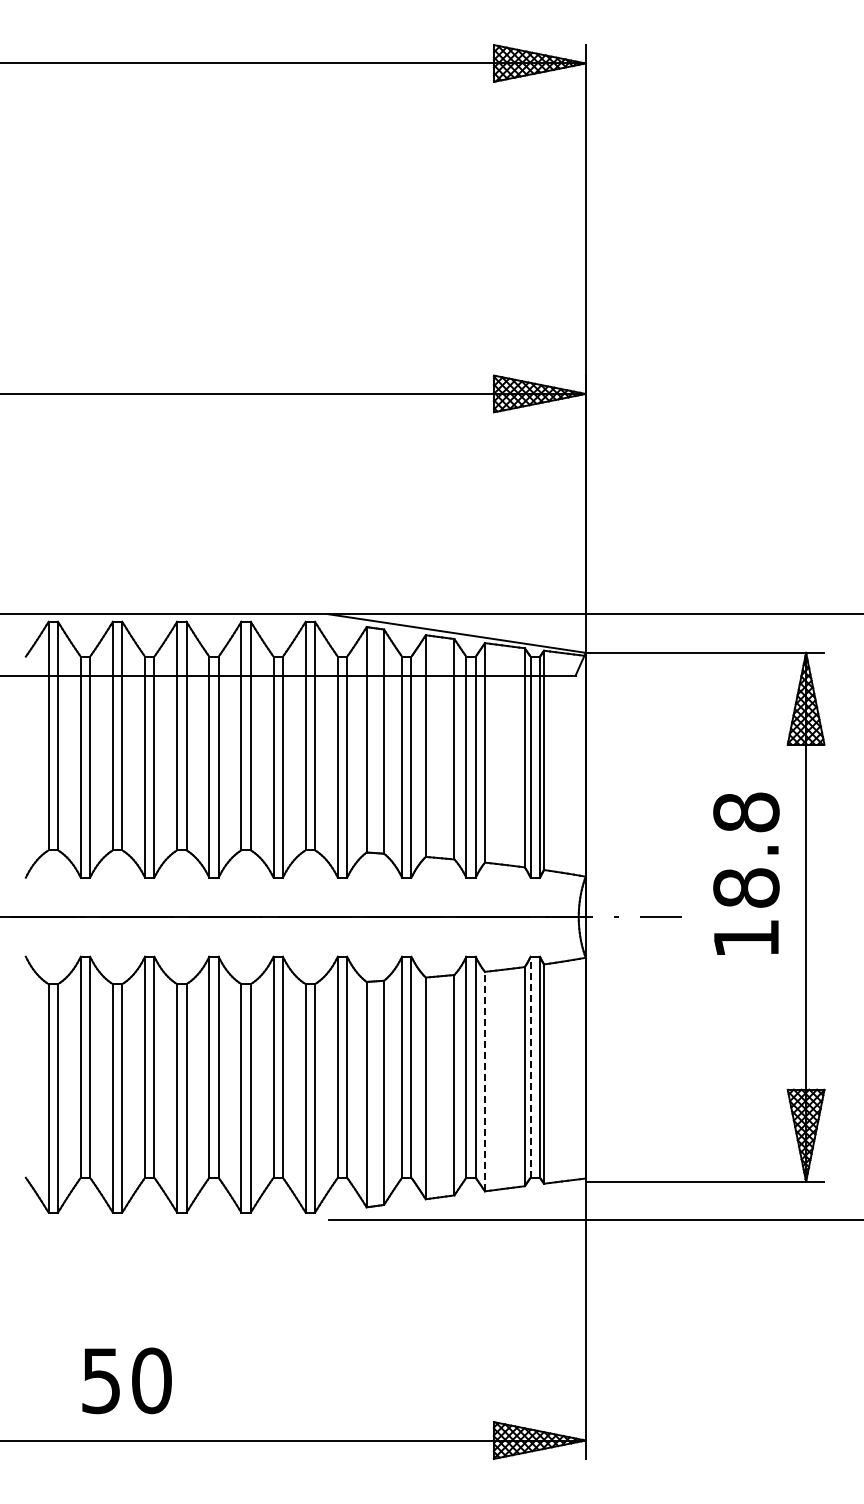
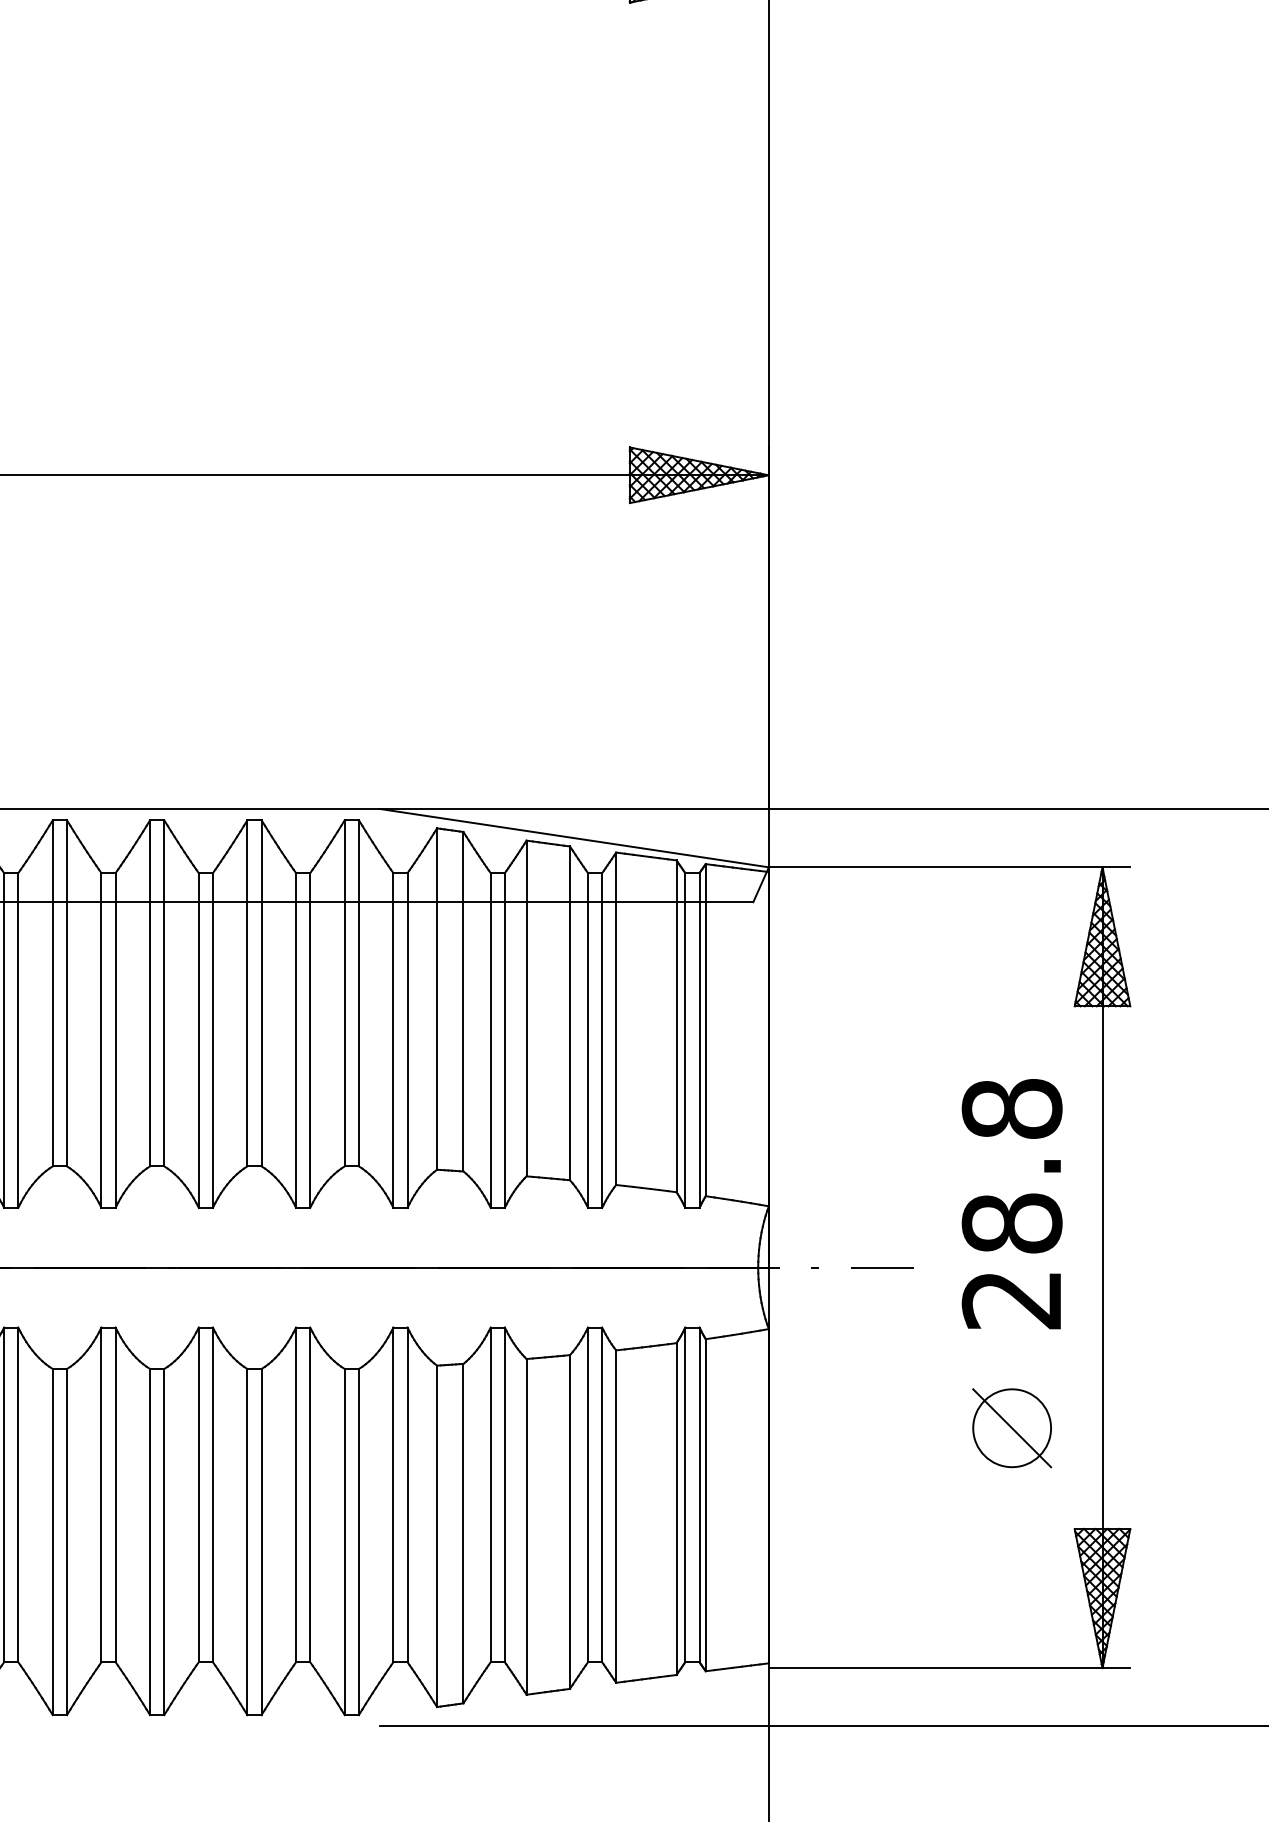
text: (745, 938) -> (1010, 1299), 18.8 -> 28.8
part: (746, 1022) -> (1012, 1427), added
line: (530, 1067) -> (685, 1495), dashed -> solid
line: (484, 1081) -> (615, 1516), dashed -> solid

